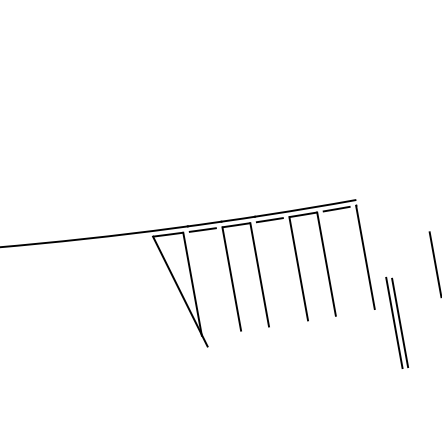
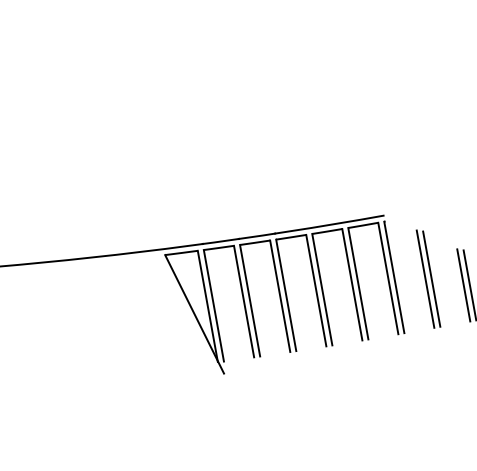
line: (359, 258) -> (387, 278), added
line: (331, 262) -> (357, 282), added
line: (429, 264) -> (463, 285), added
line: (292, 269) -> (315, 290), added
line: (264, 273) -> (285, 294), added
line: (225, 279) -> (243, 301), added
line: (197, 283) -> (213, 305), added
part: (396, 322) -> (427, 278), moved

